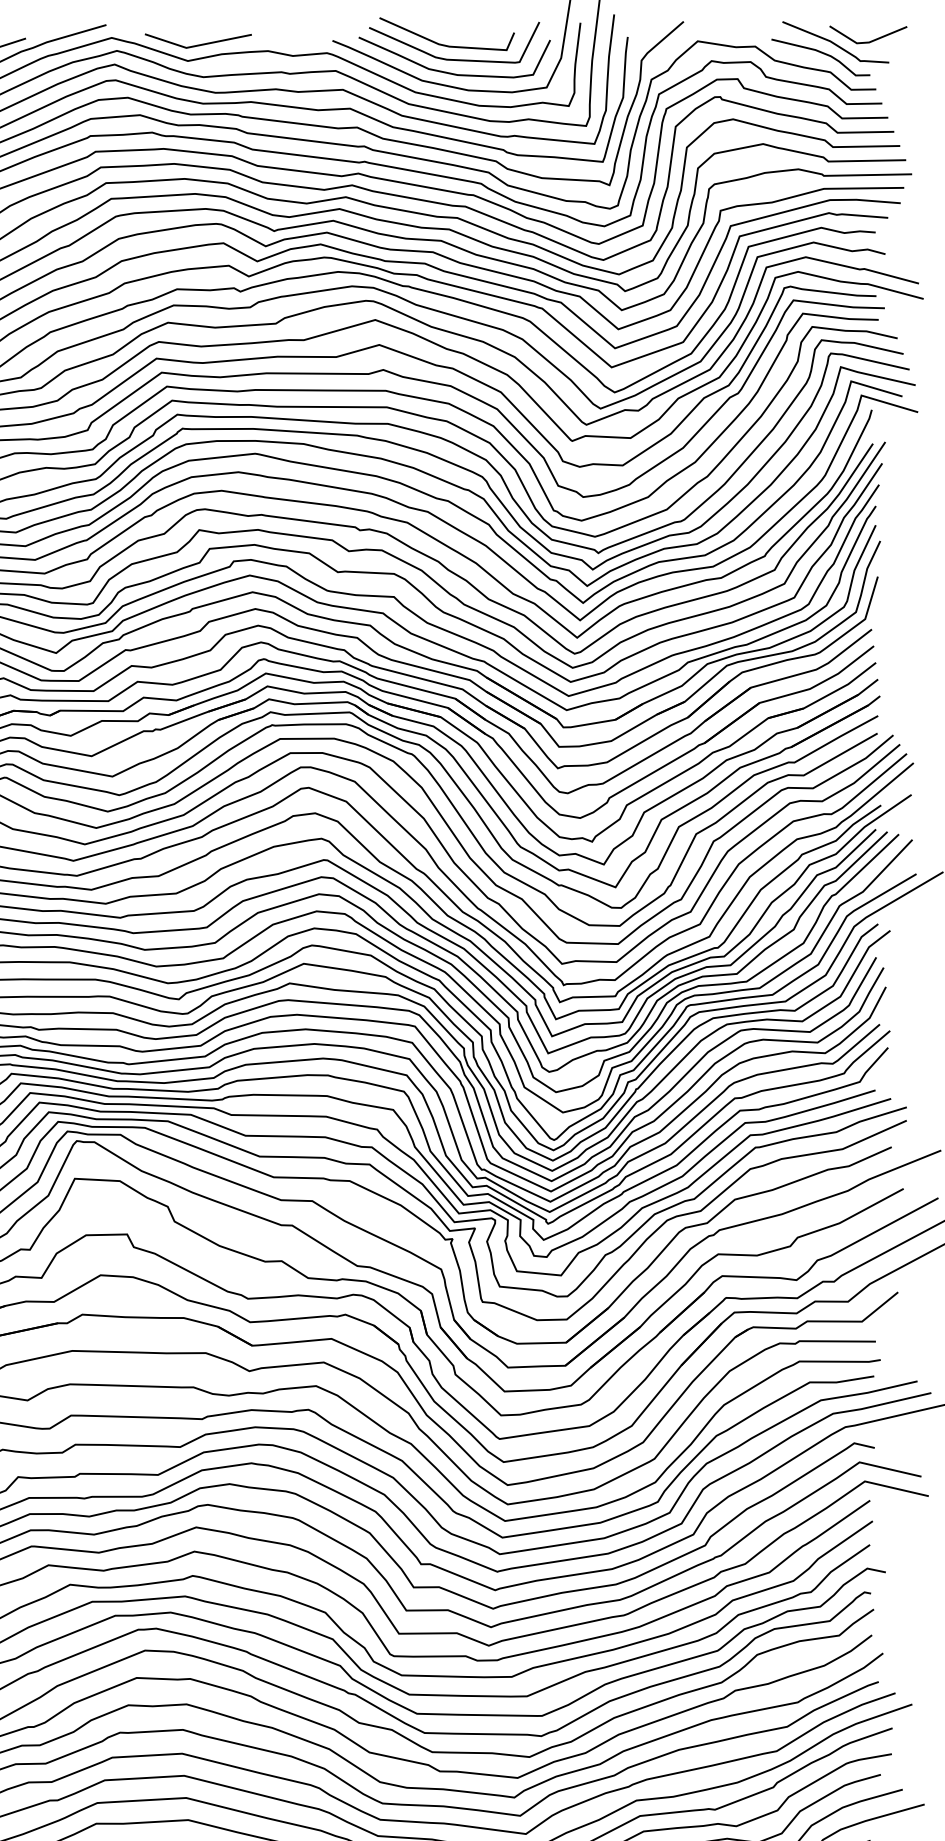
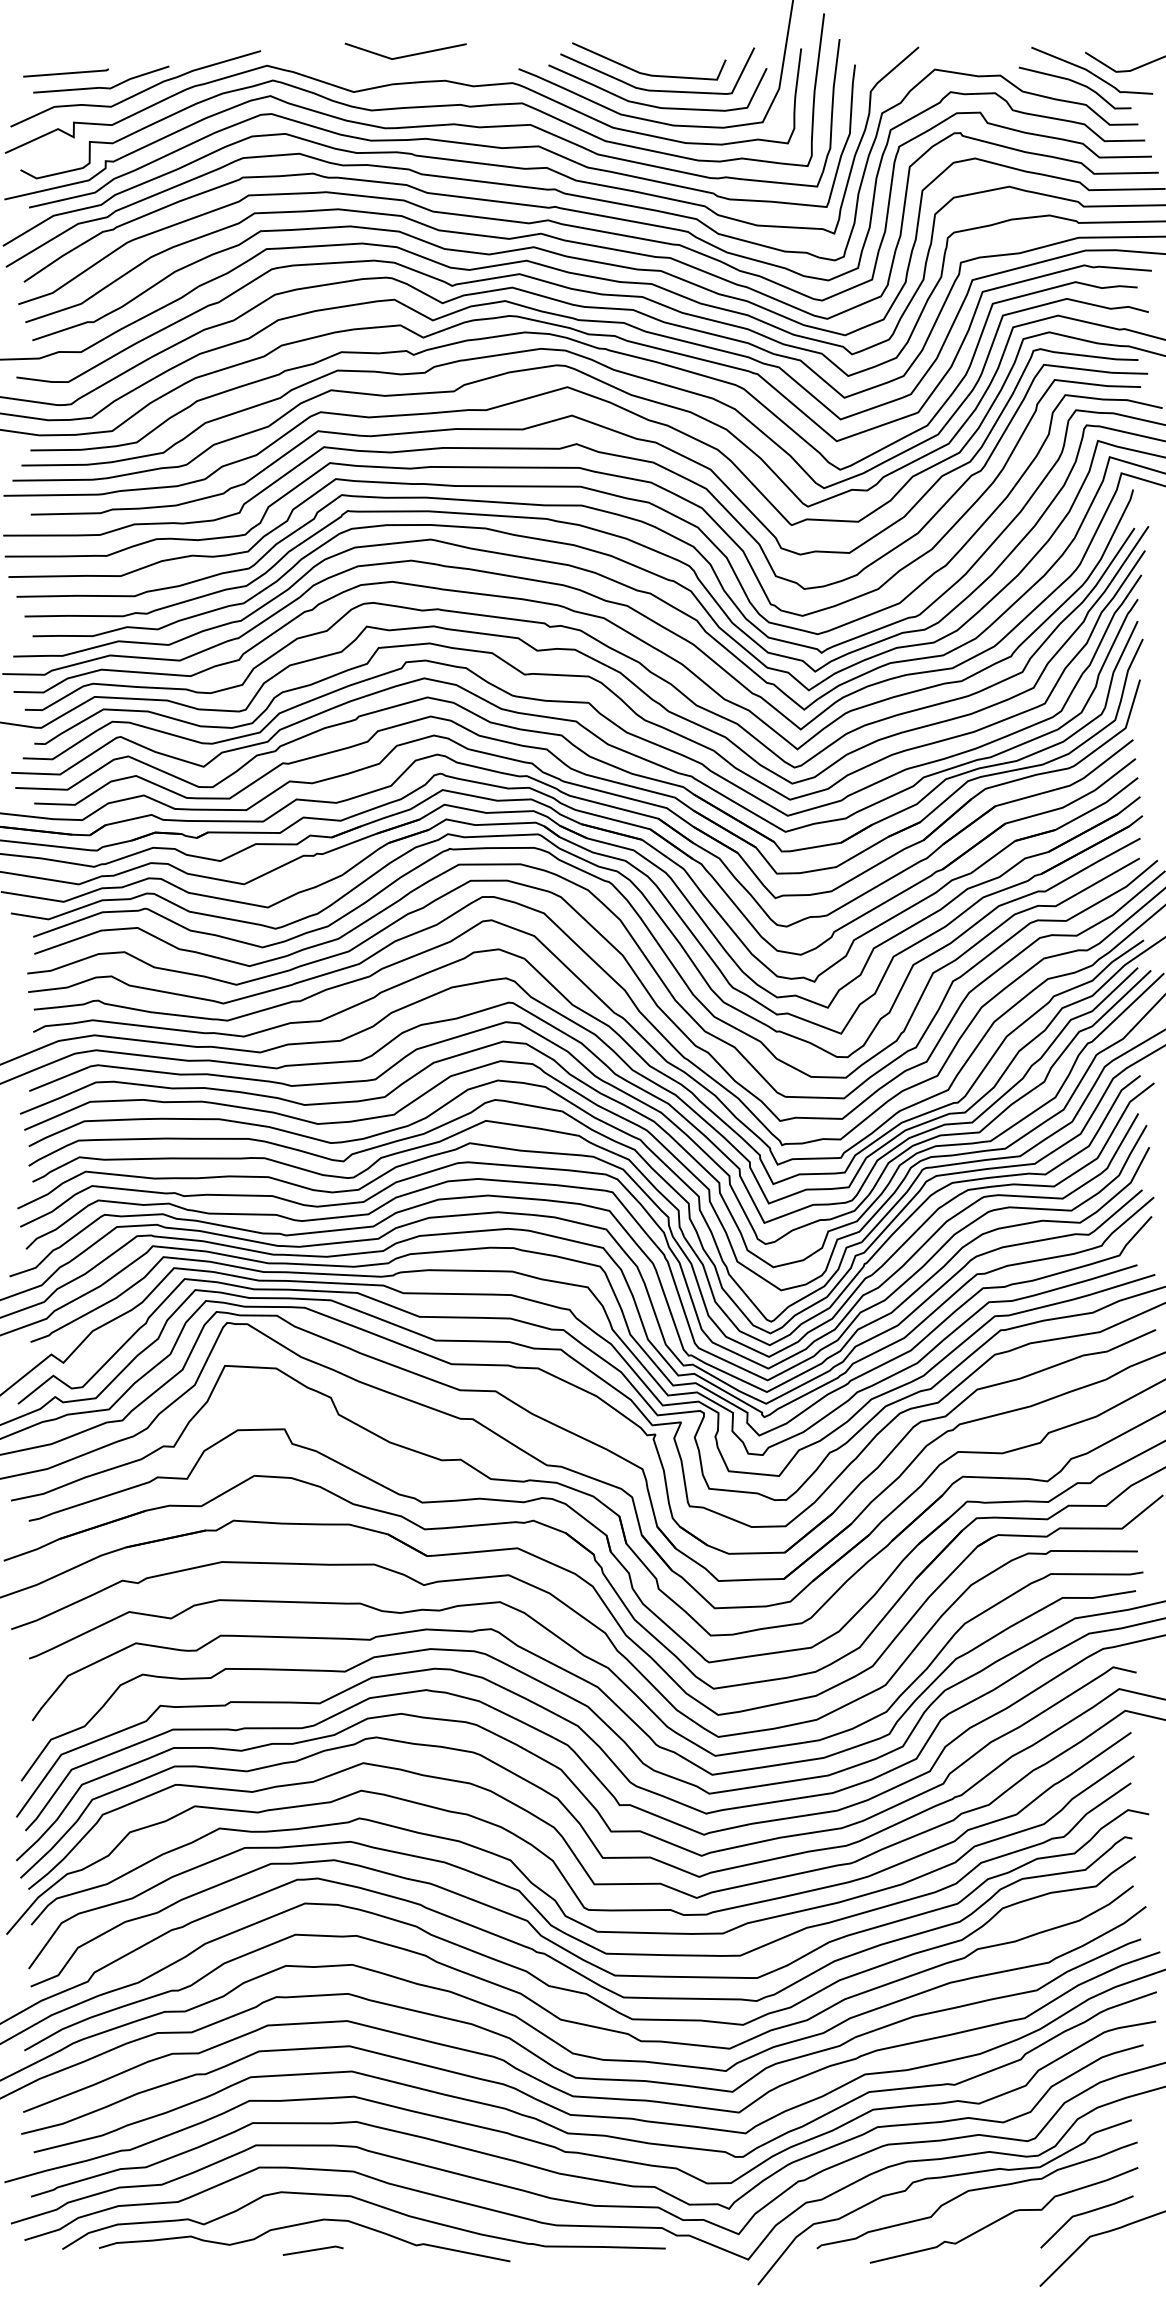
line: (200, 43) -> (408, 54), moved

